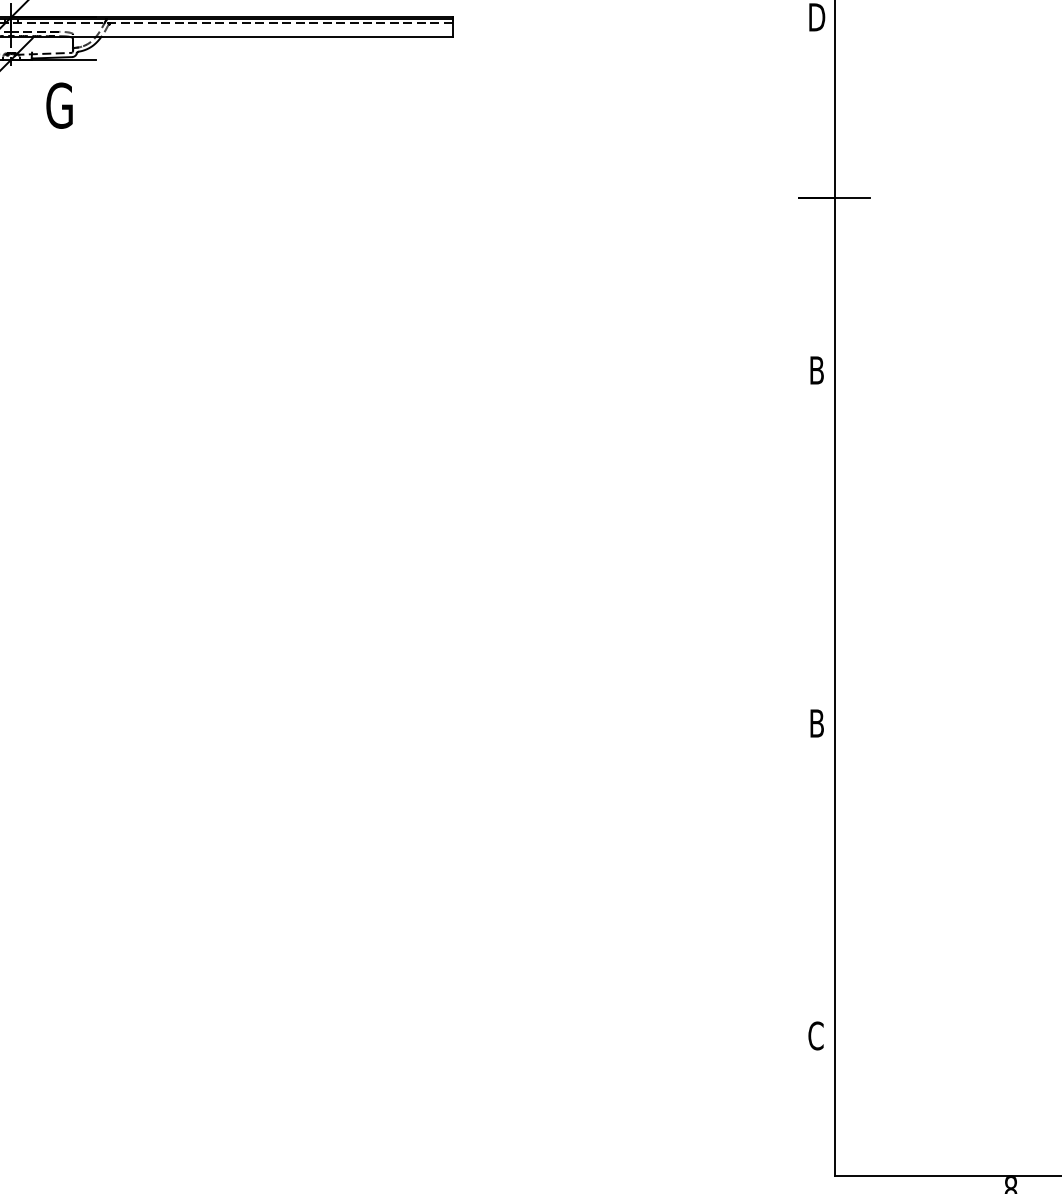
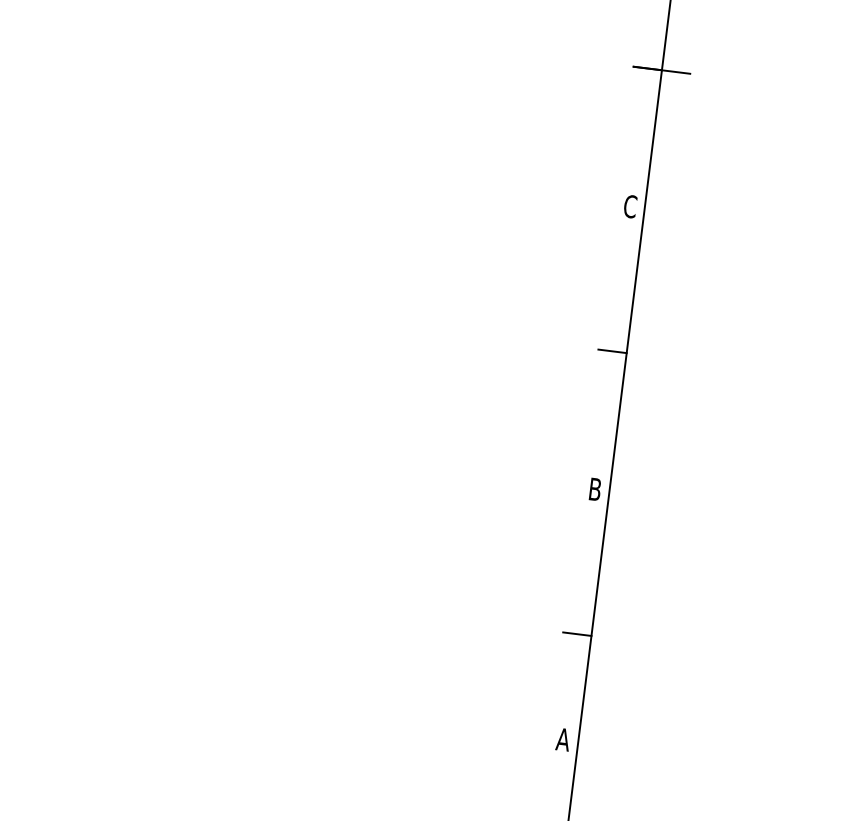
text: (816, 370) -> (630, 206), B -> C
line: (816, 551) -> (612, 351), added
line: (816, 904) -> (576, 634), added
text: (815, 1035) -> (562, 739), C -> A

